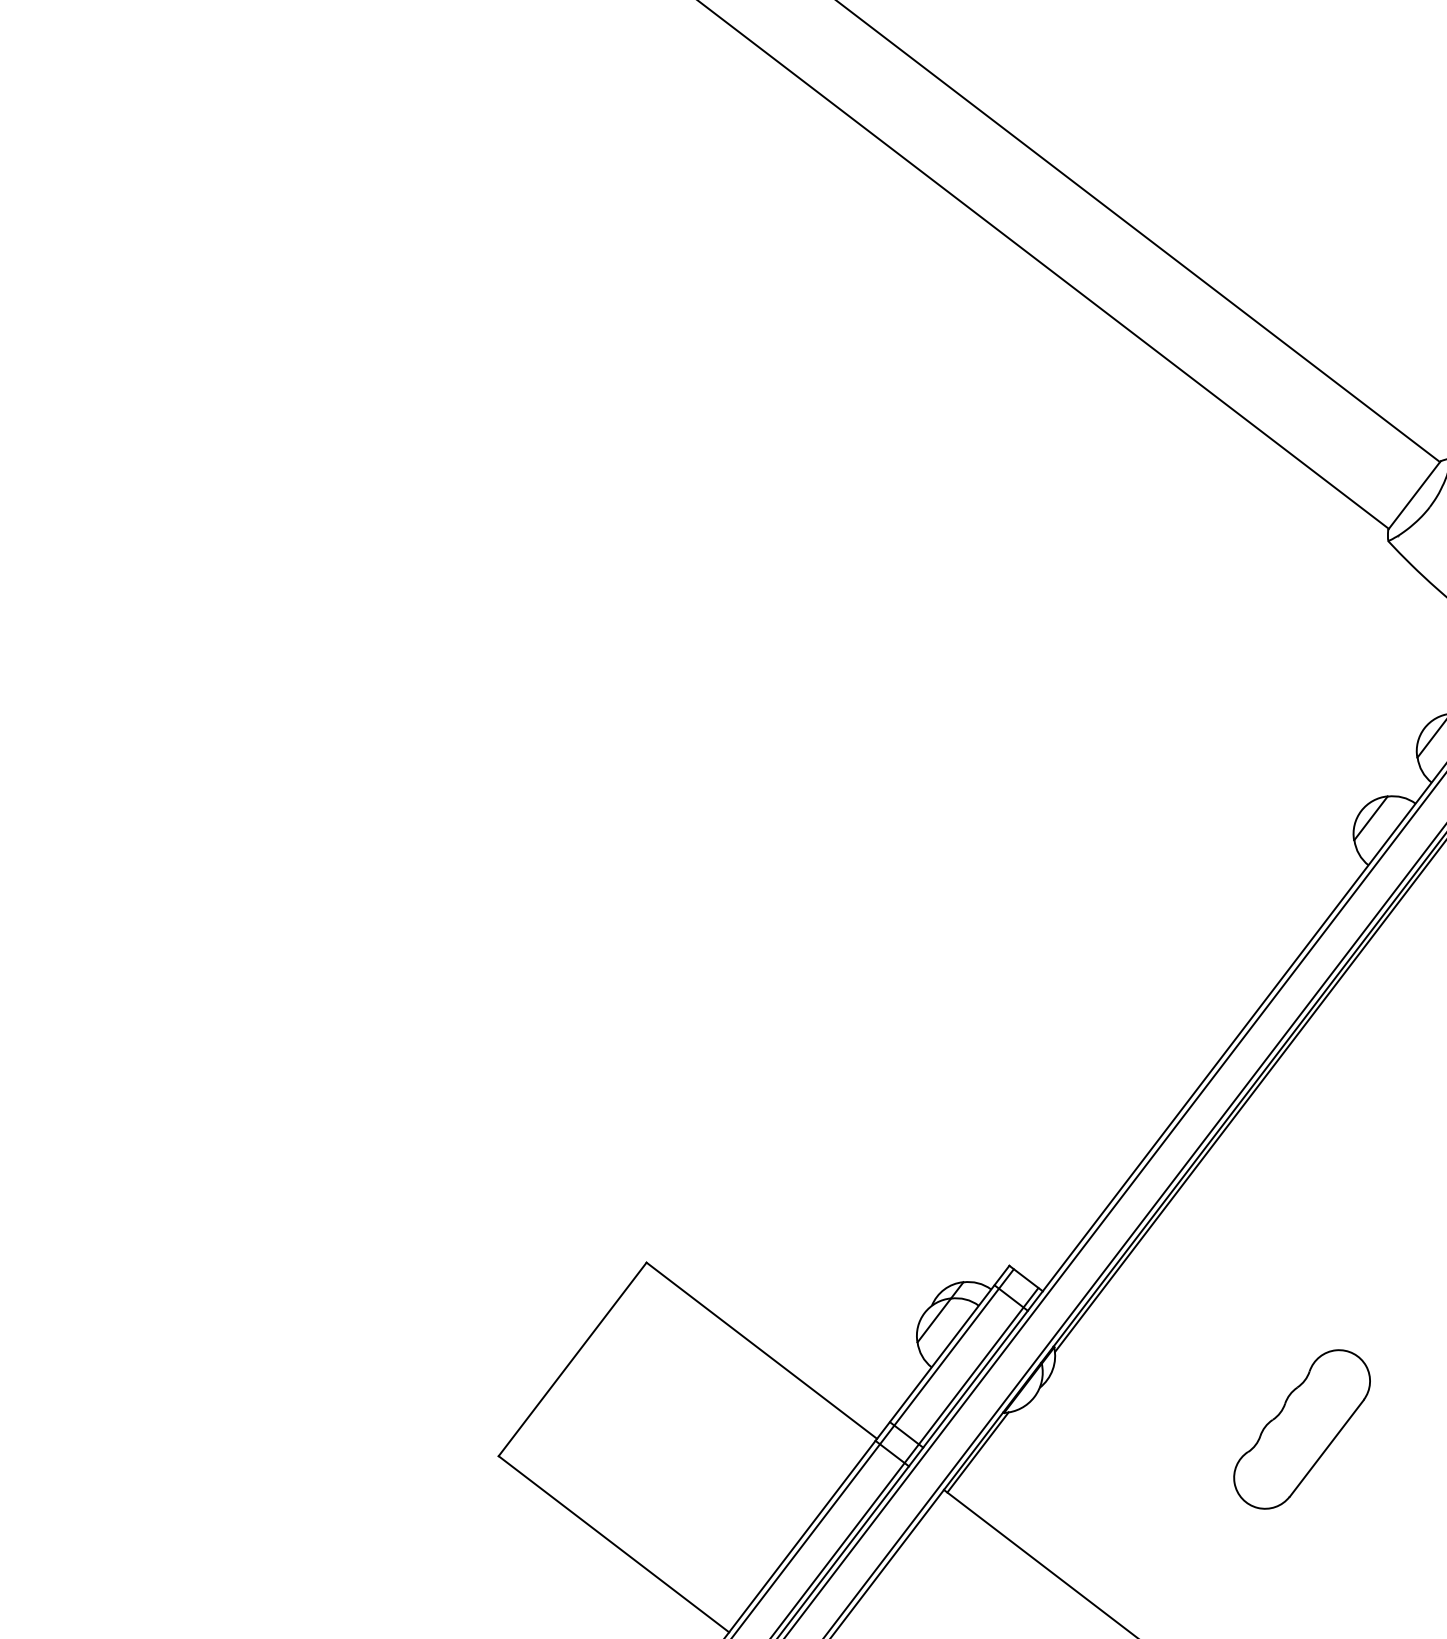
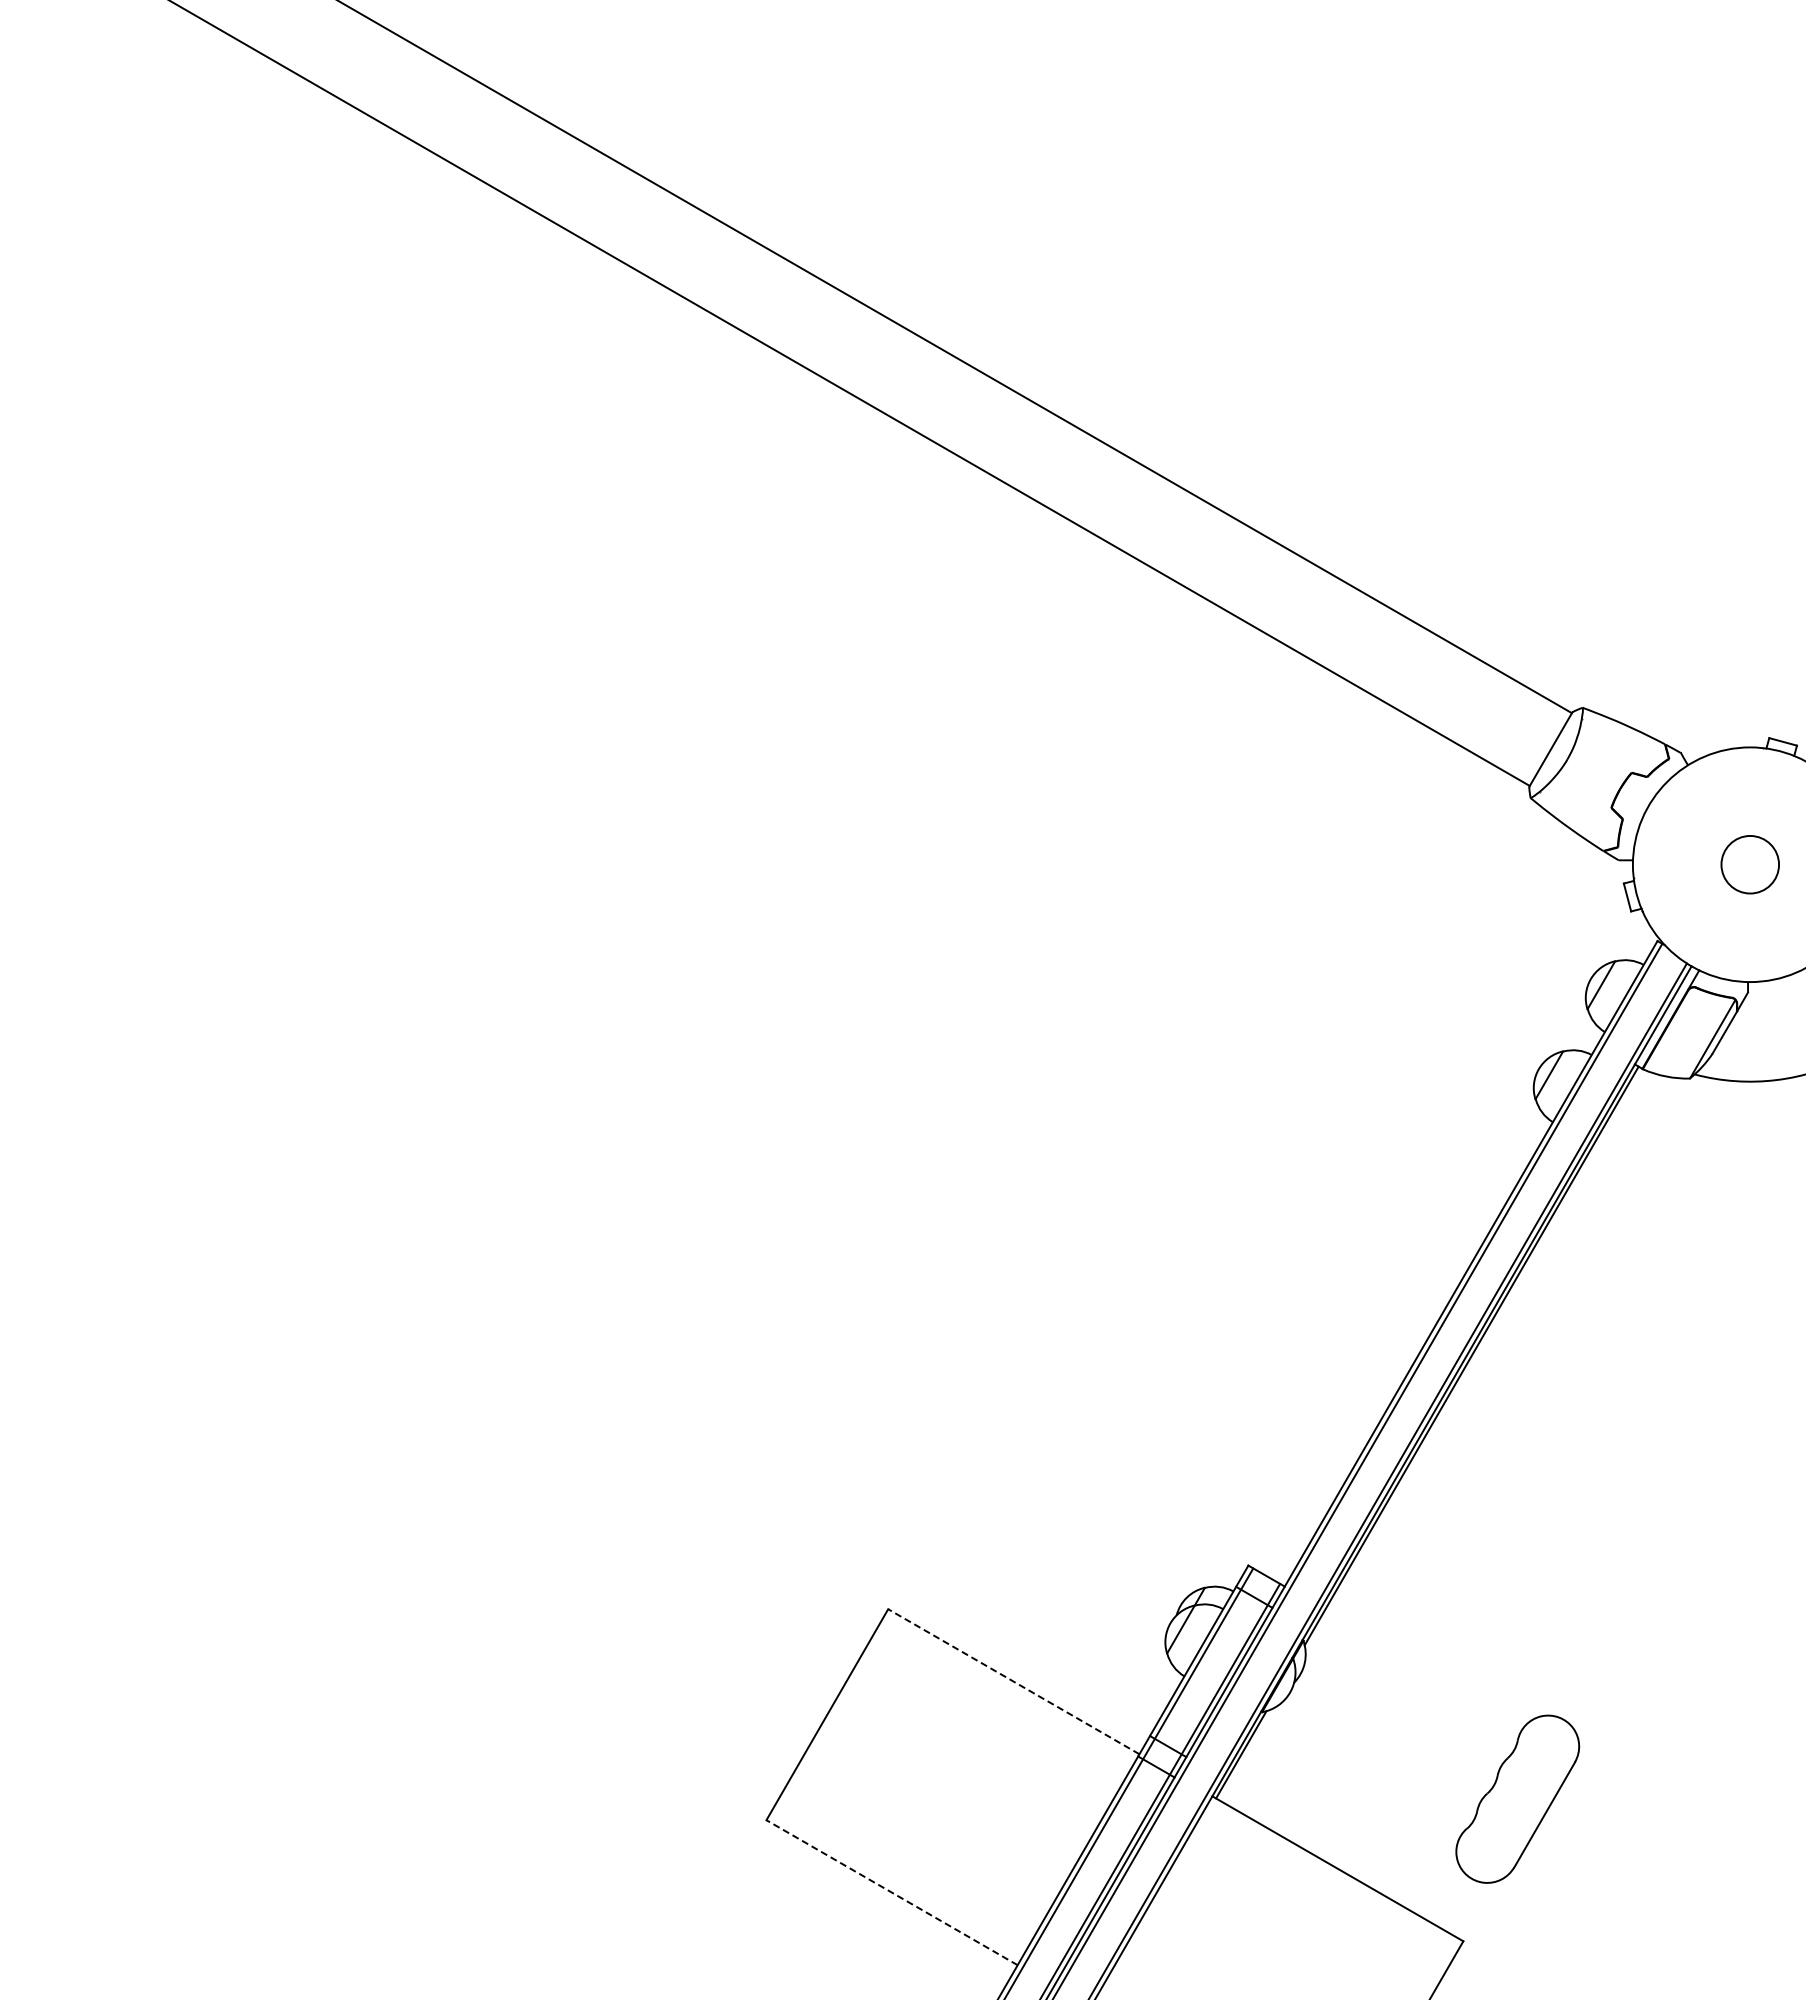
line: (761, 1350) -> (1013, 1681), solid -> dashed
part: (1301, 1428) -> (1517, 1798), moved
line: (613, 1543) -> (891, 1892), solid -> dashed

